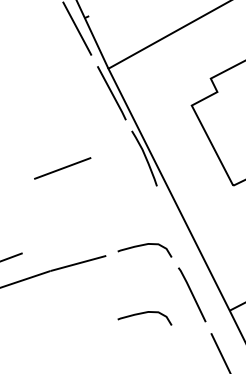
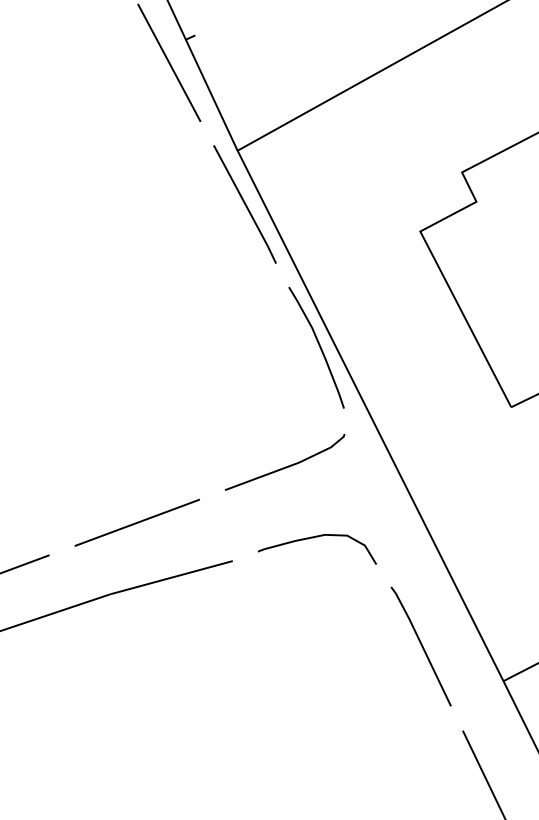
line: (62, 168) -> (136, 522), moved
line: (129, 212) -> (283, 465), added
curve: (142, 314) -> (312, 689), removed

